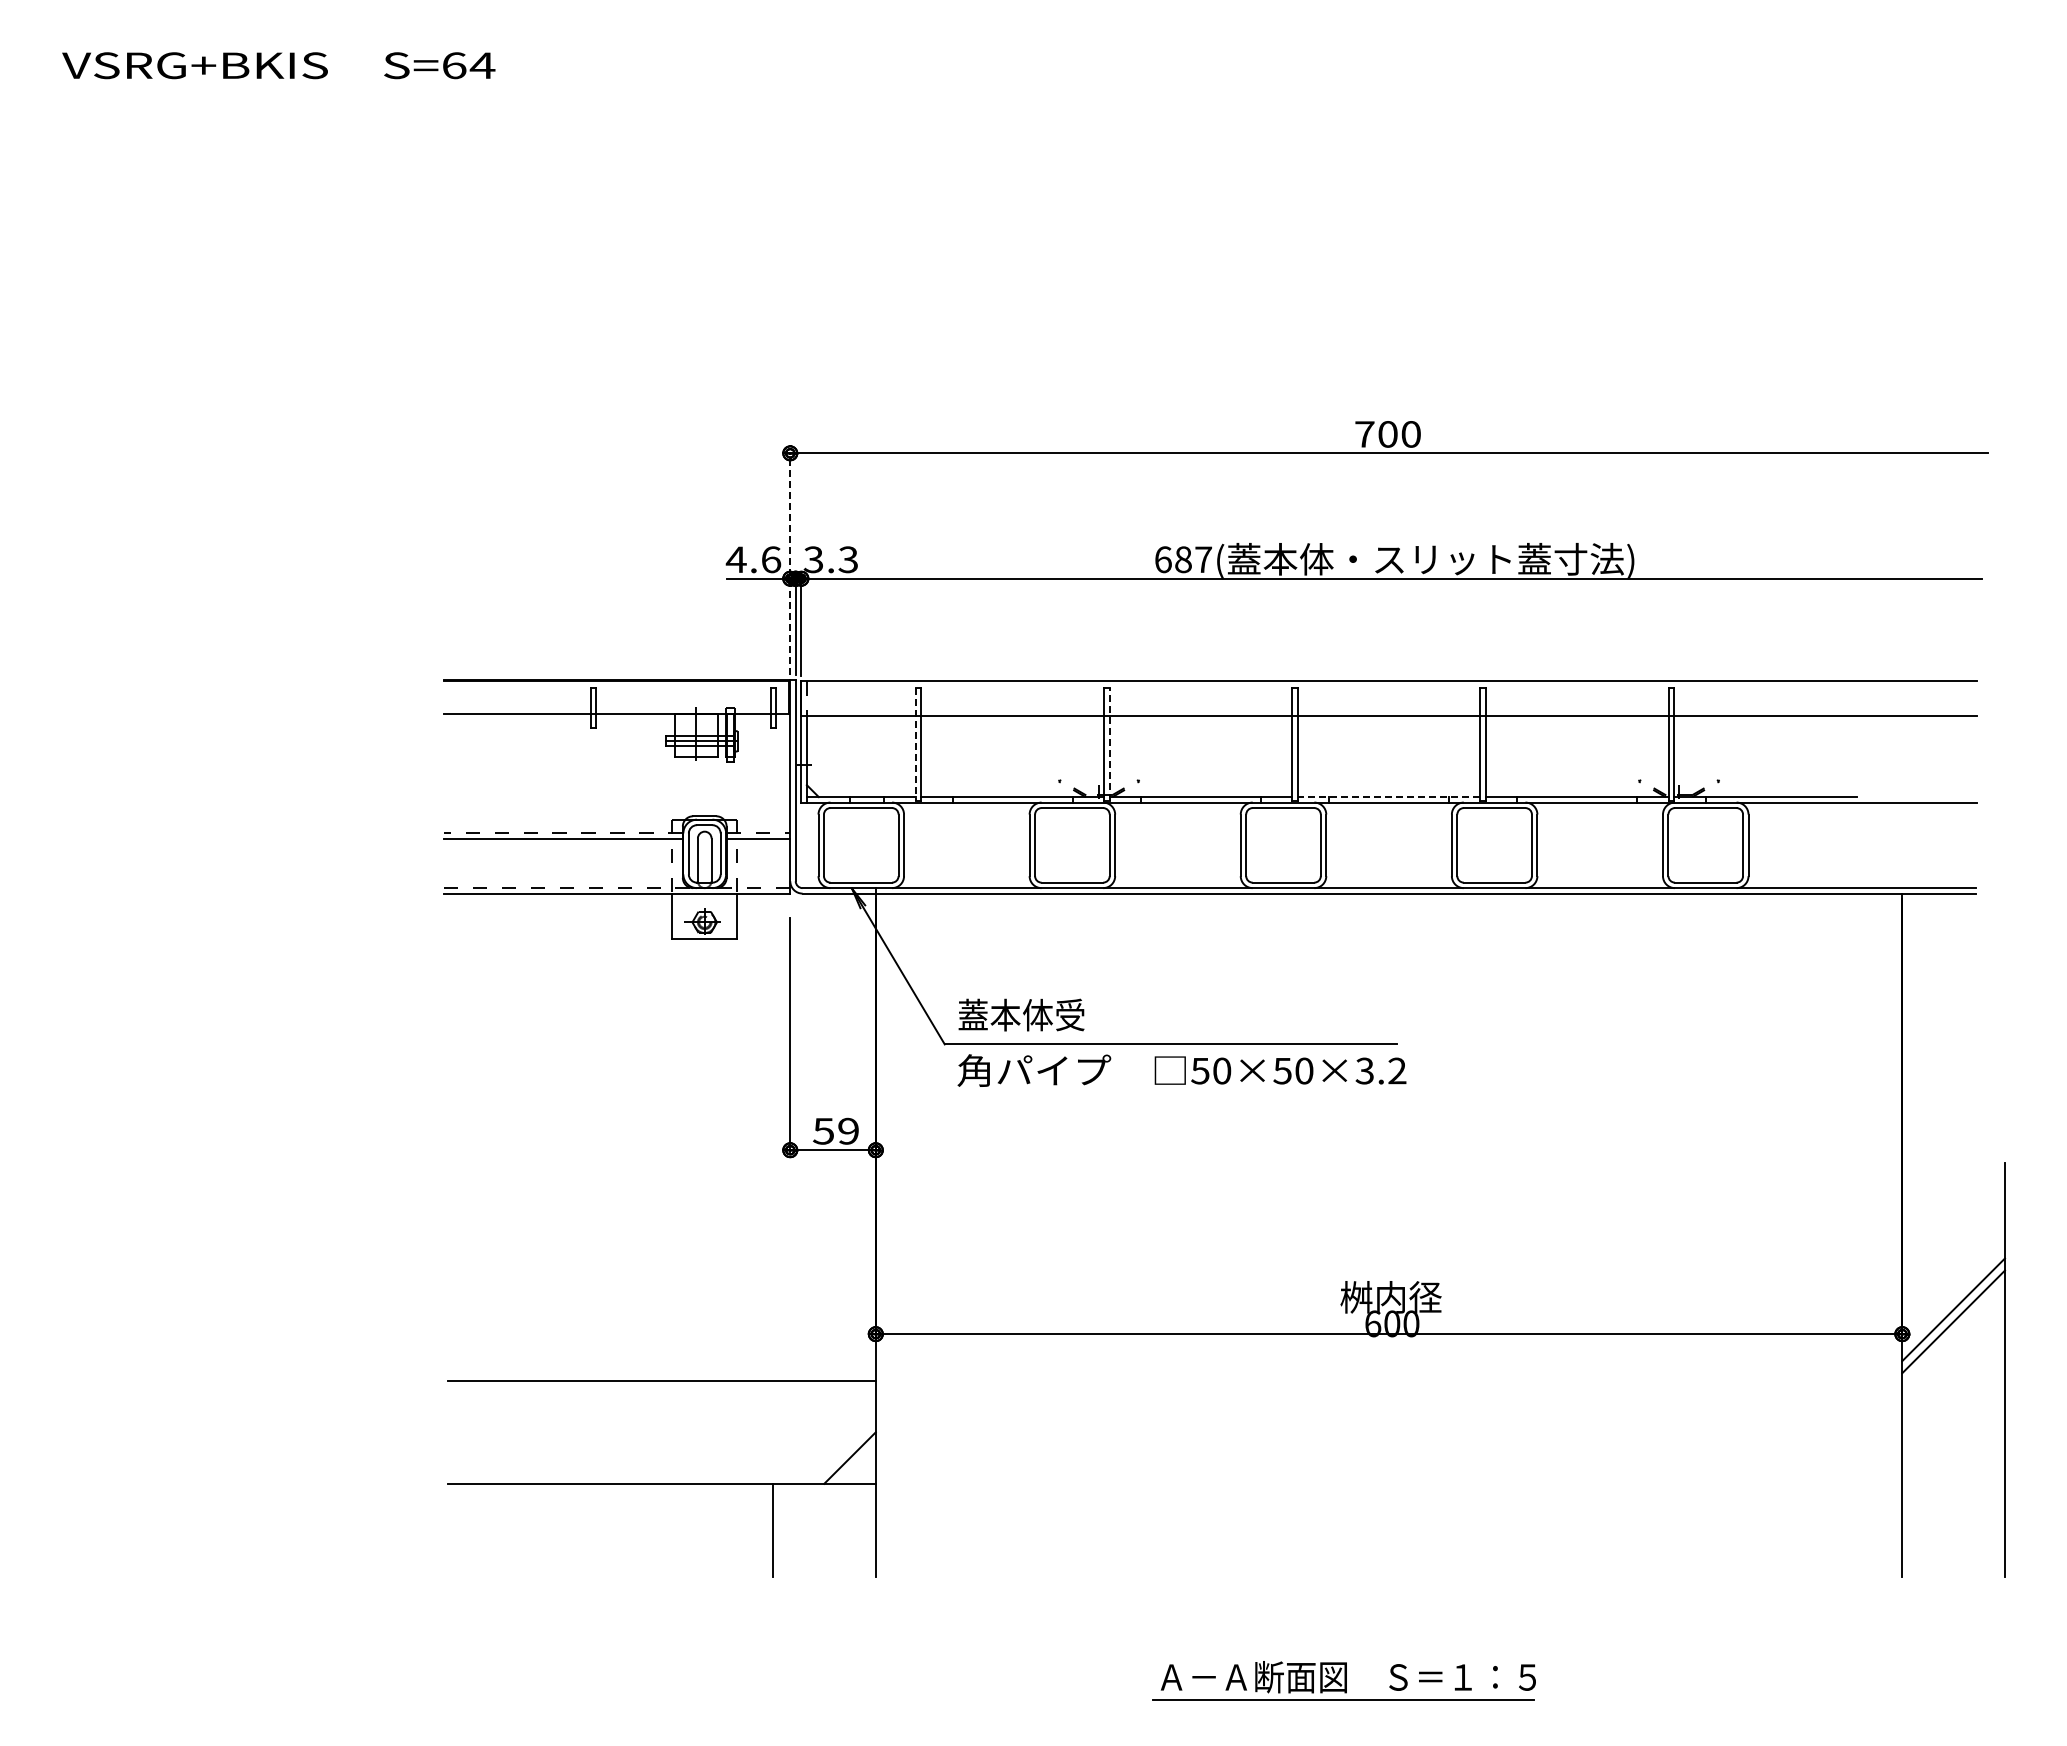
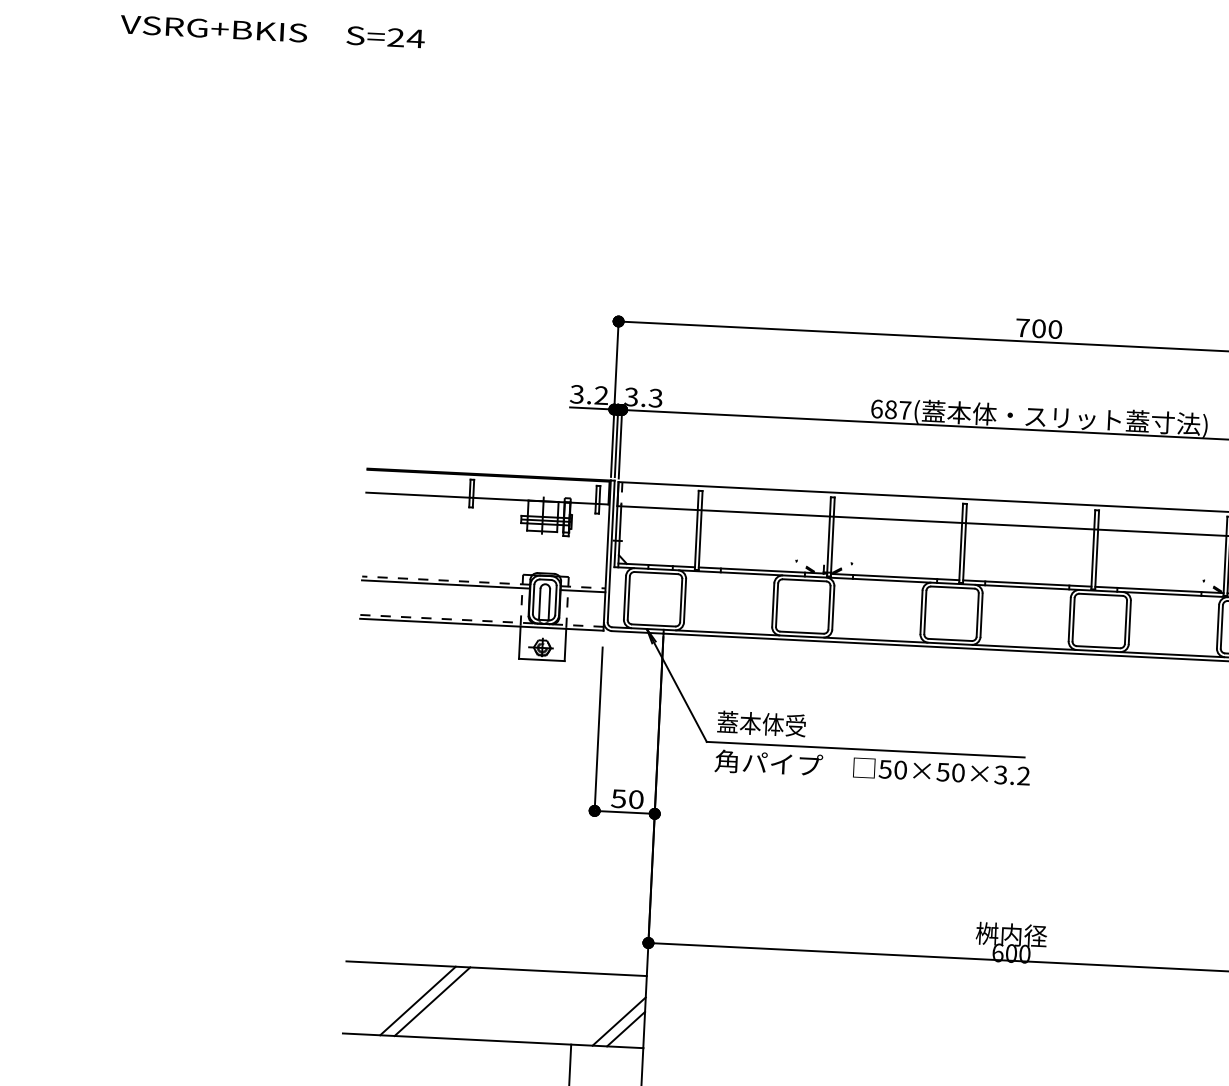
text: (454, 65) -> (396, 37), S=64 -> S=24
text: (753, 559) -> (589, 394), 4.6 -> 3.2
line: (790, 562) -> (615, 398), dashed -> solid
line: (1109, 744) -> (832, 536), dashed -> solid
line: (915, 745) -> (696, 530), dashed -> solid
line: (1388, 797) -> (1026, 583), dashed -> solid
text: (848, 1130) -> (636, 799), 59 -> 50
line: (552, 1432) -> (418, 1000), added
line: (572, 1432) -> (432, 1001), added
line: (839, 1447) -> (619, 1021), added

